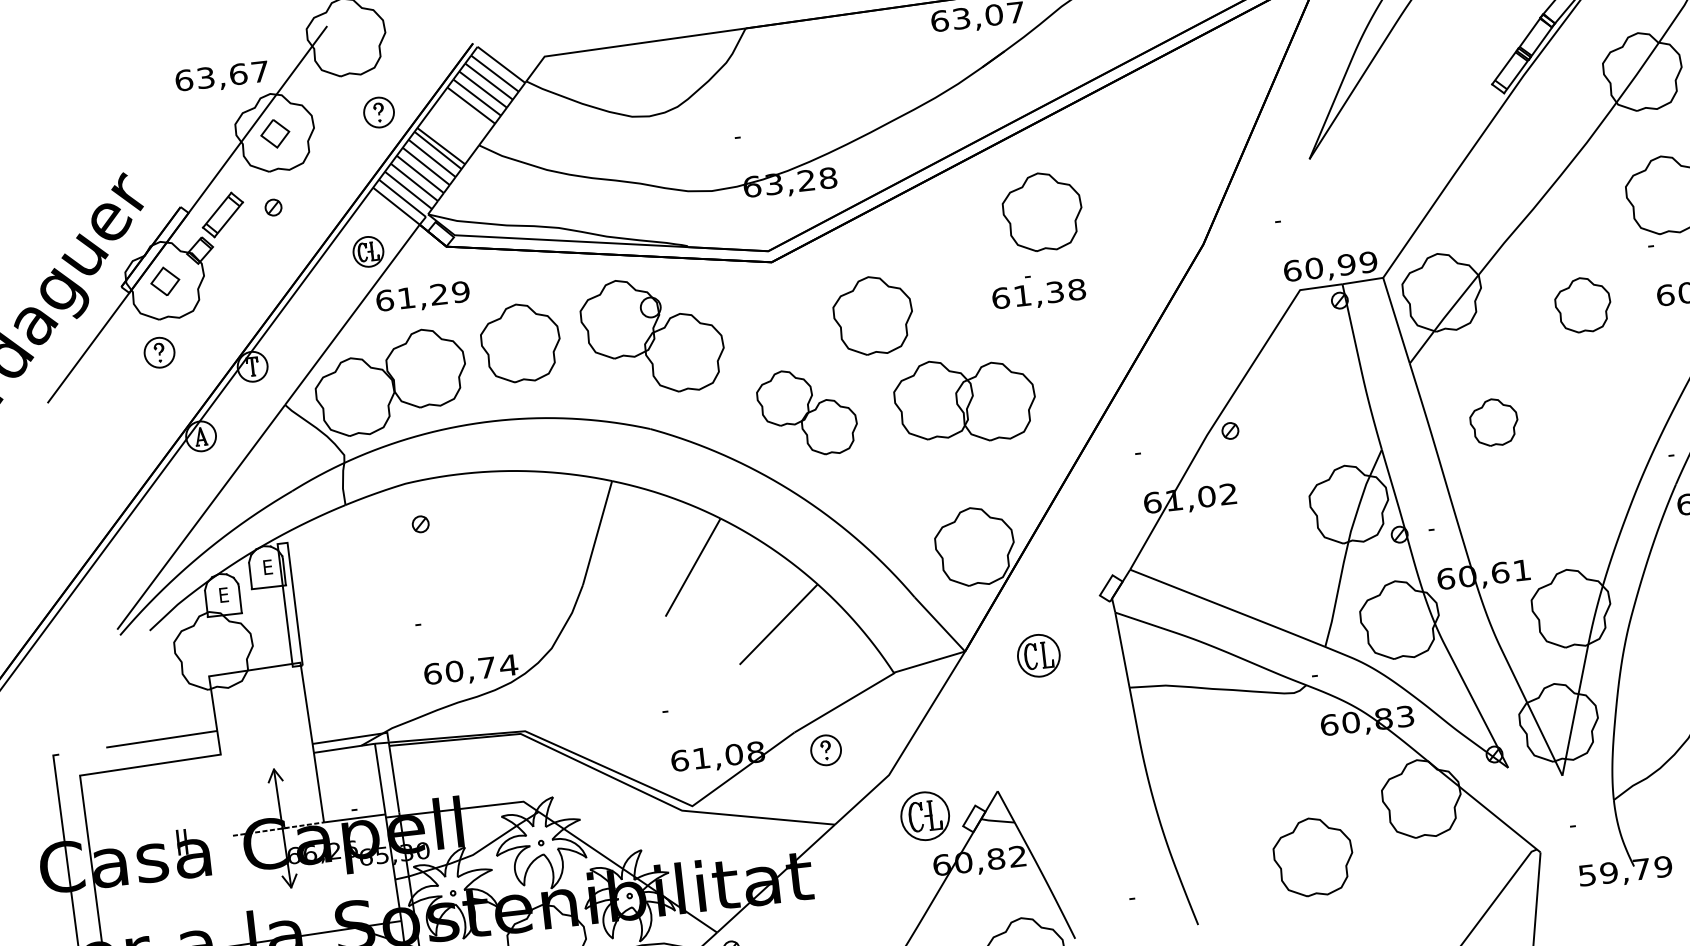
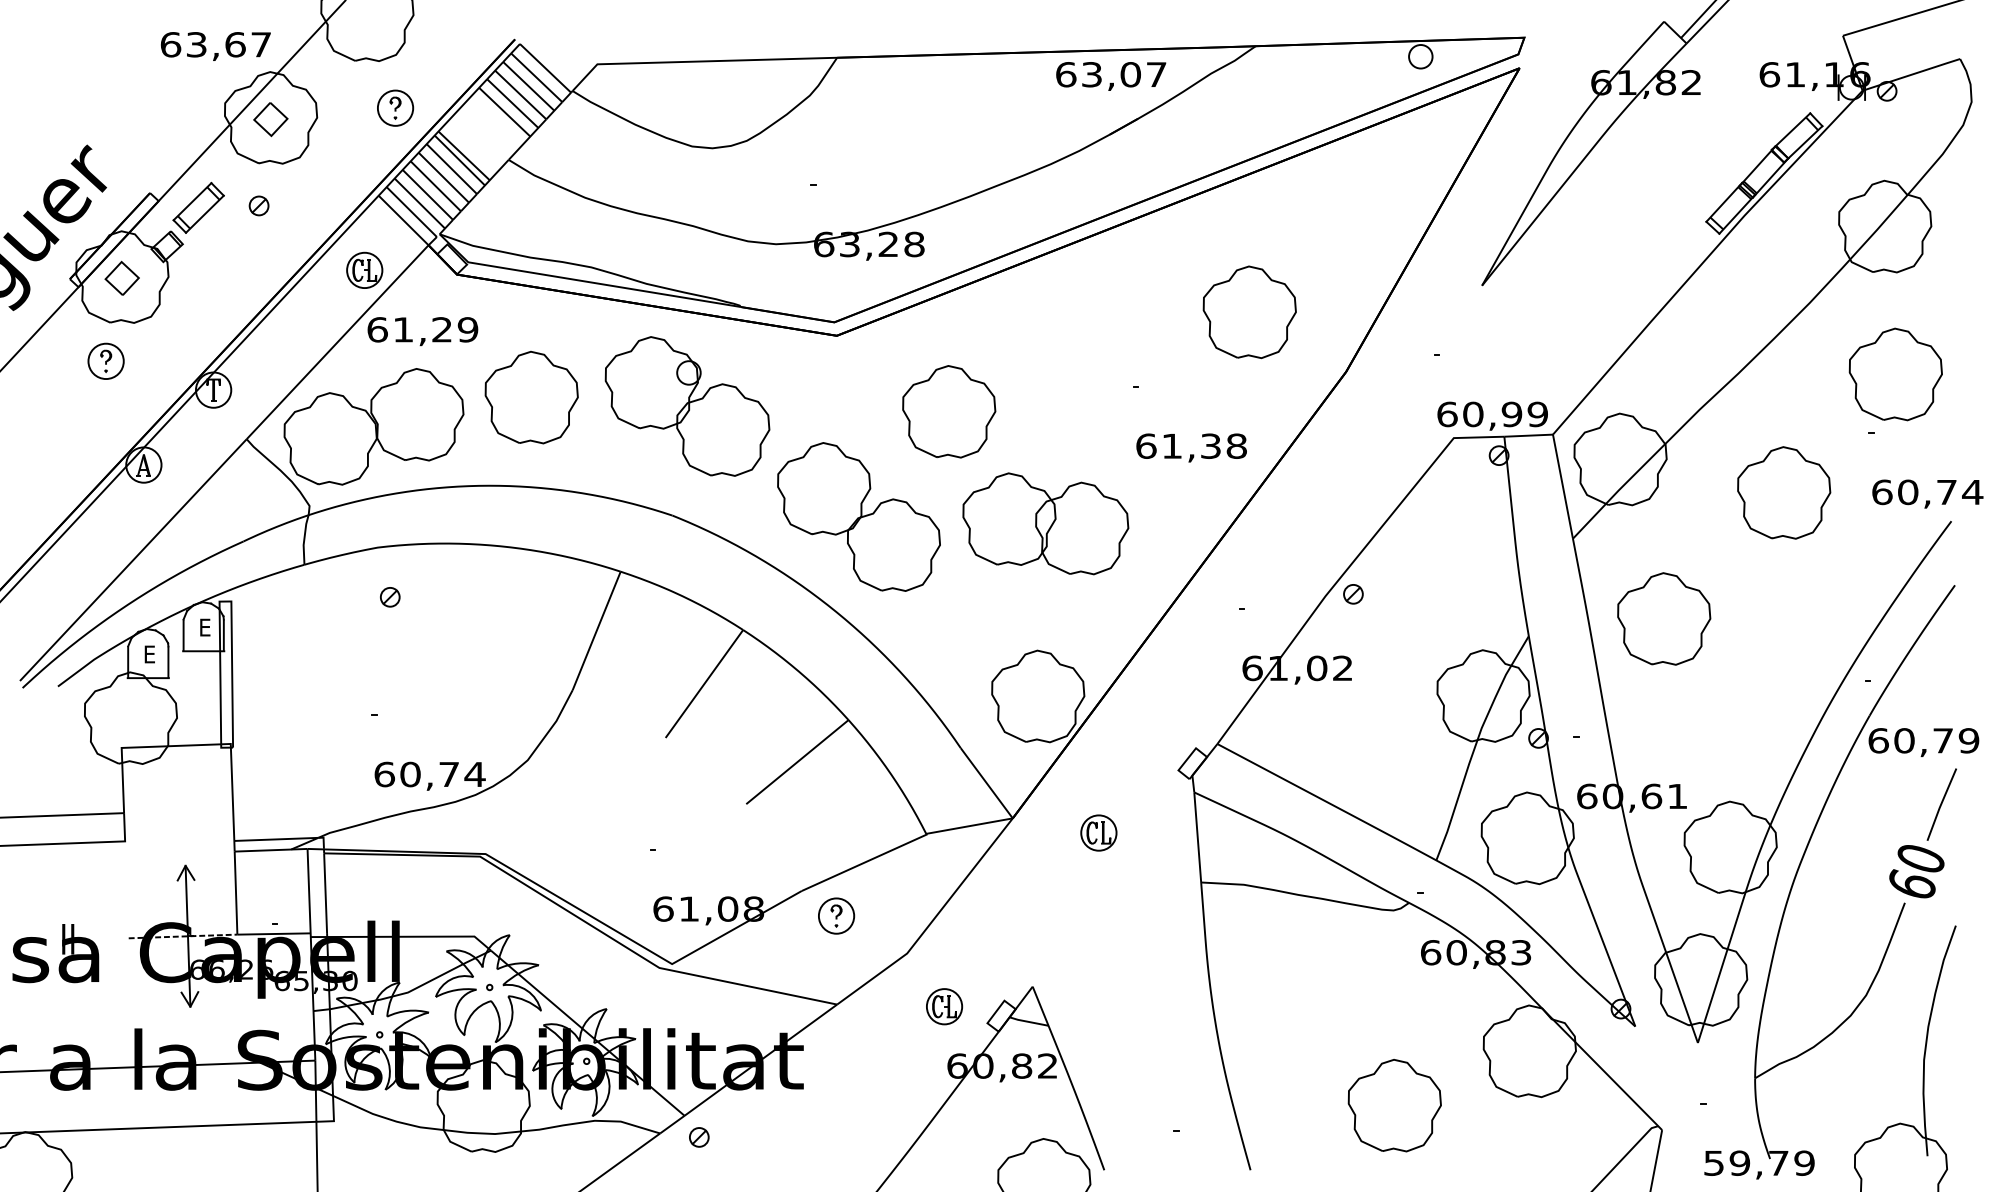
part: (1042, 212) -> (1249, 312), moved
text: (1038, 295) -> (1191, 447), moved
part: (1583, 304) -> (1784, 492), size x1.43
part: (806, 412) -> (858, 516), size x1.43
part: (1494, 421) -> (1664, 618), size x1.67
part: (1038, 655) -> (1098, 832), size x0.71
part: (925, 816) -> (944, 1006), size x0.62

